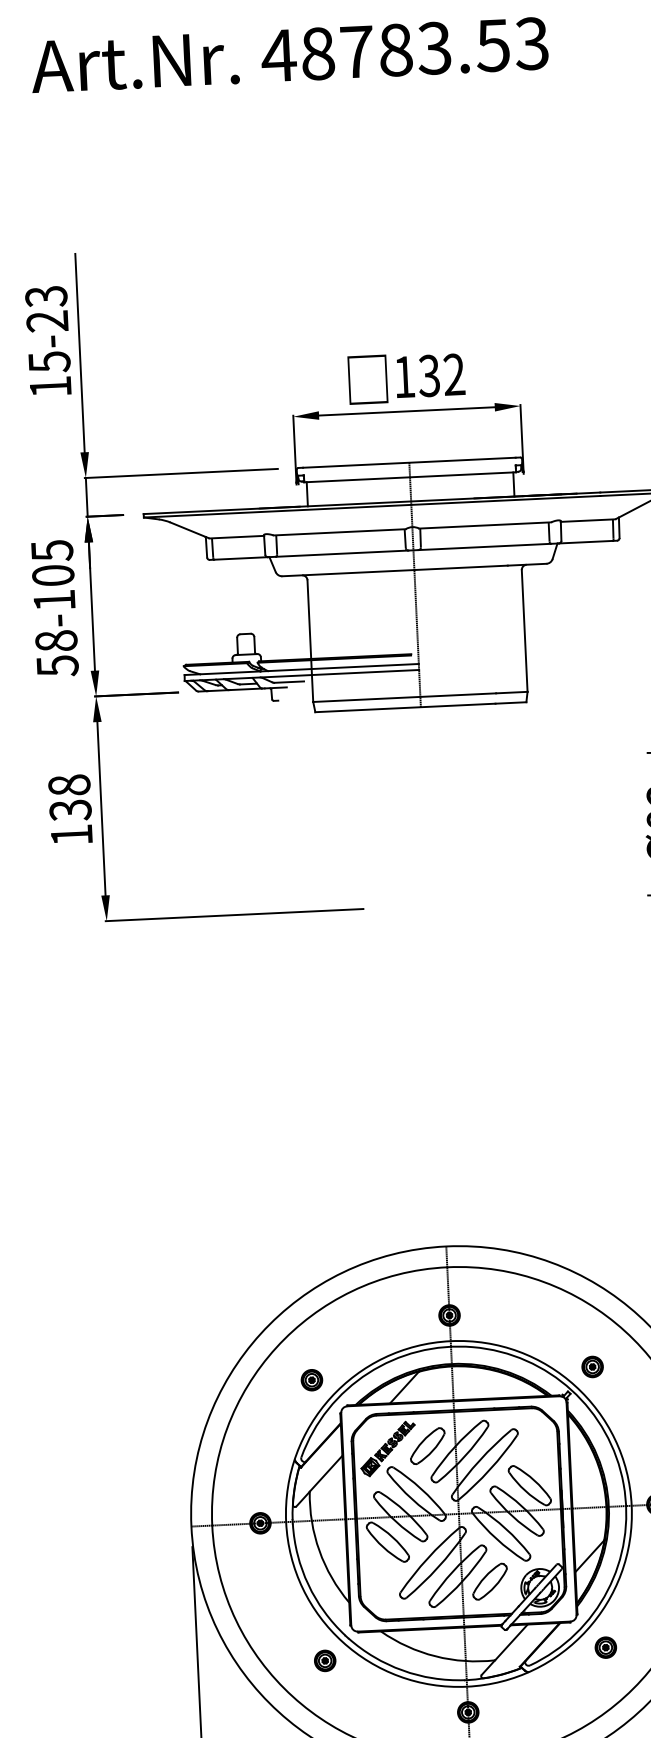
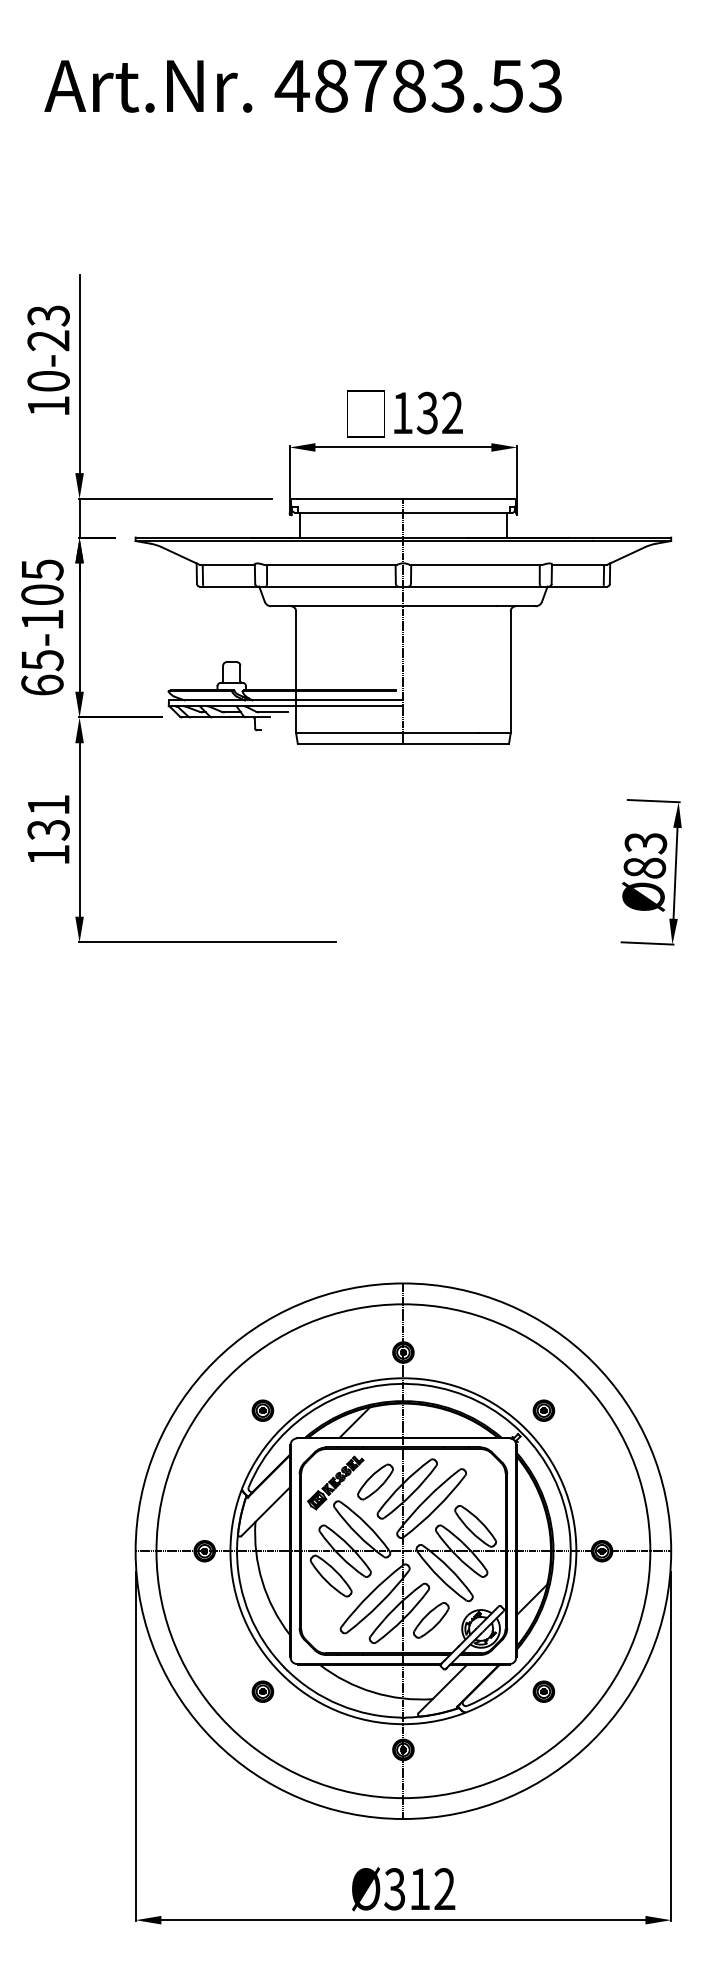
text: (49, 362) -> (48, 381), 15-23 -> 10-23
text: (57, 654) -> (42, 673), 58-105 -> 65-105
text: (69, 784) -> (48, 804), 138 -> 131

